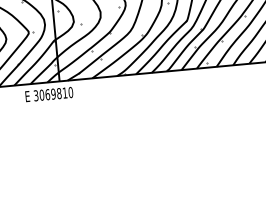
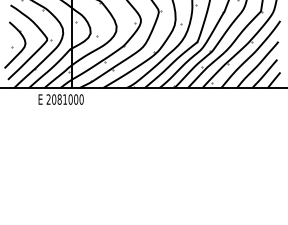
text: (50, 94) -> (62, 99), 3069810 -> 2081000

